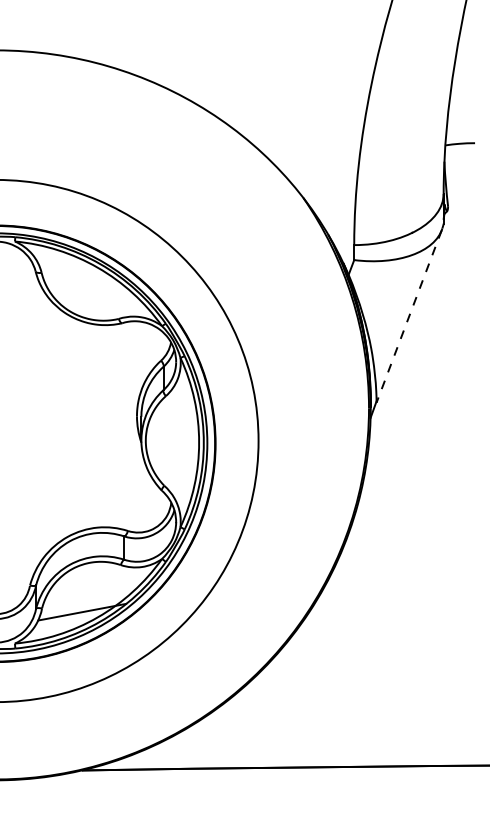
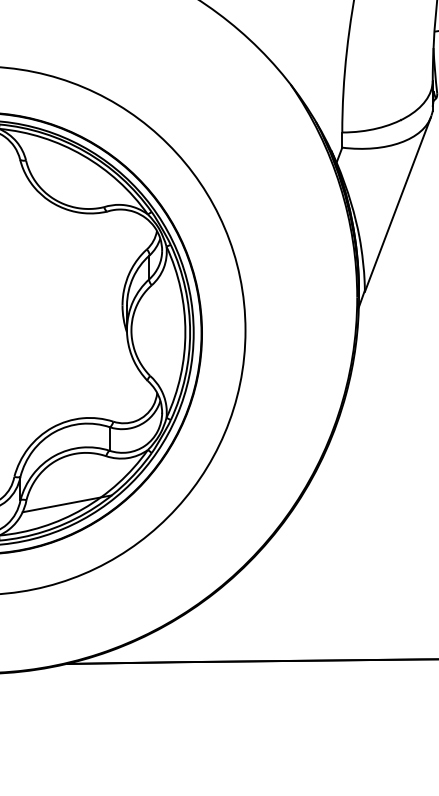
line: (409, 316) -> (398, 204), dashed -> solid

